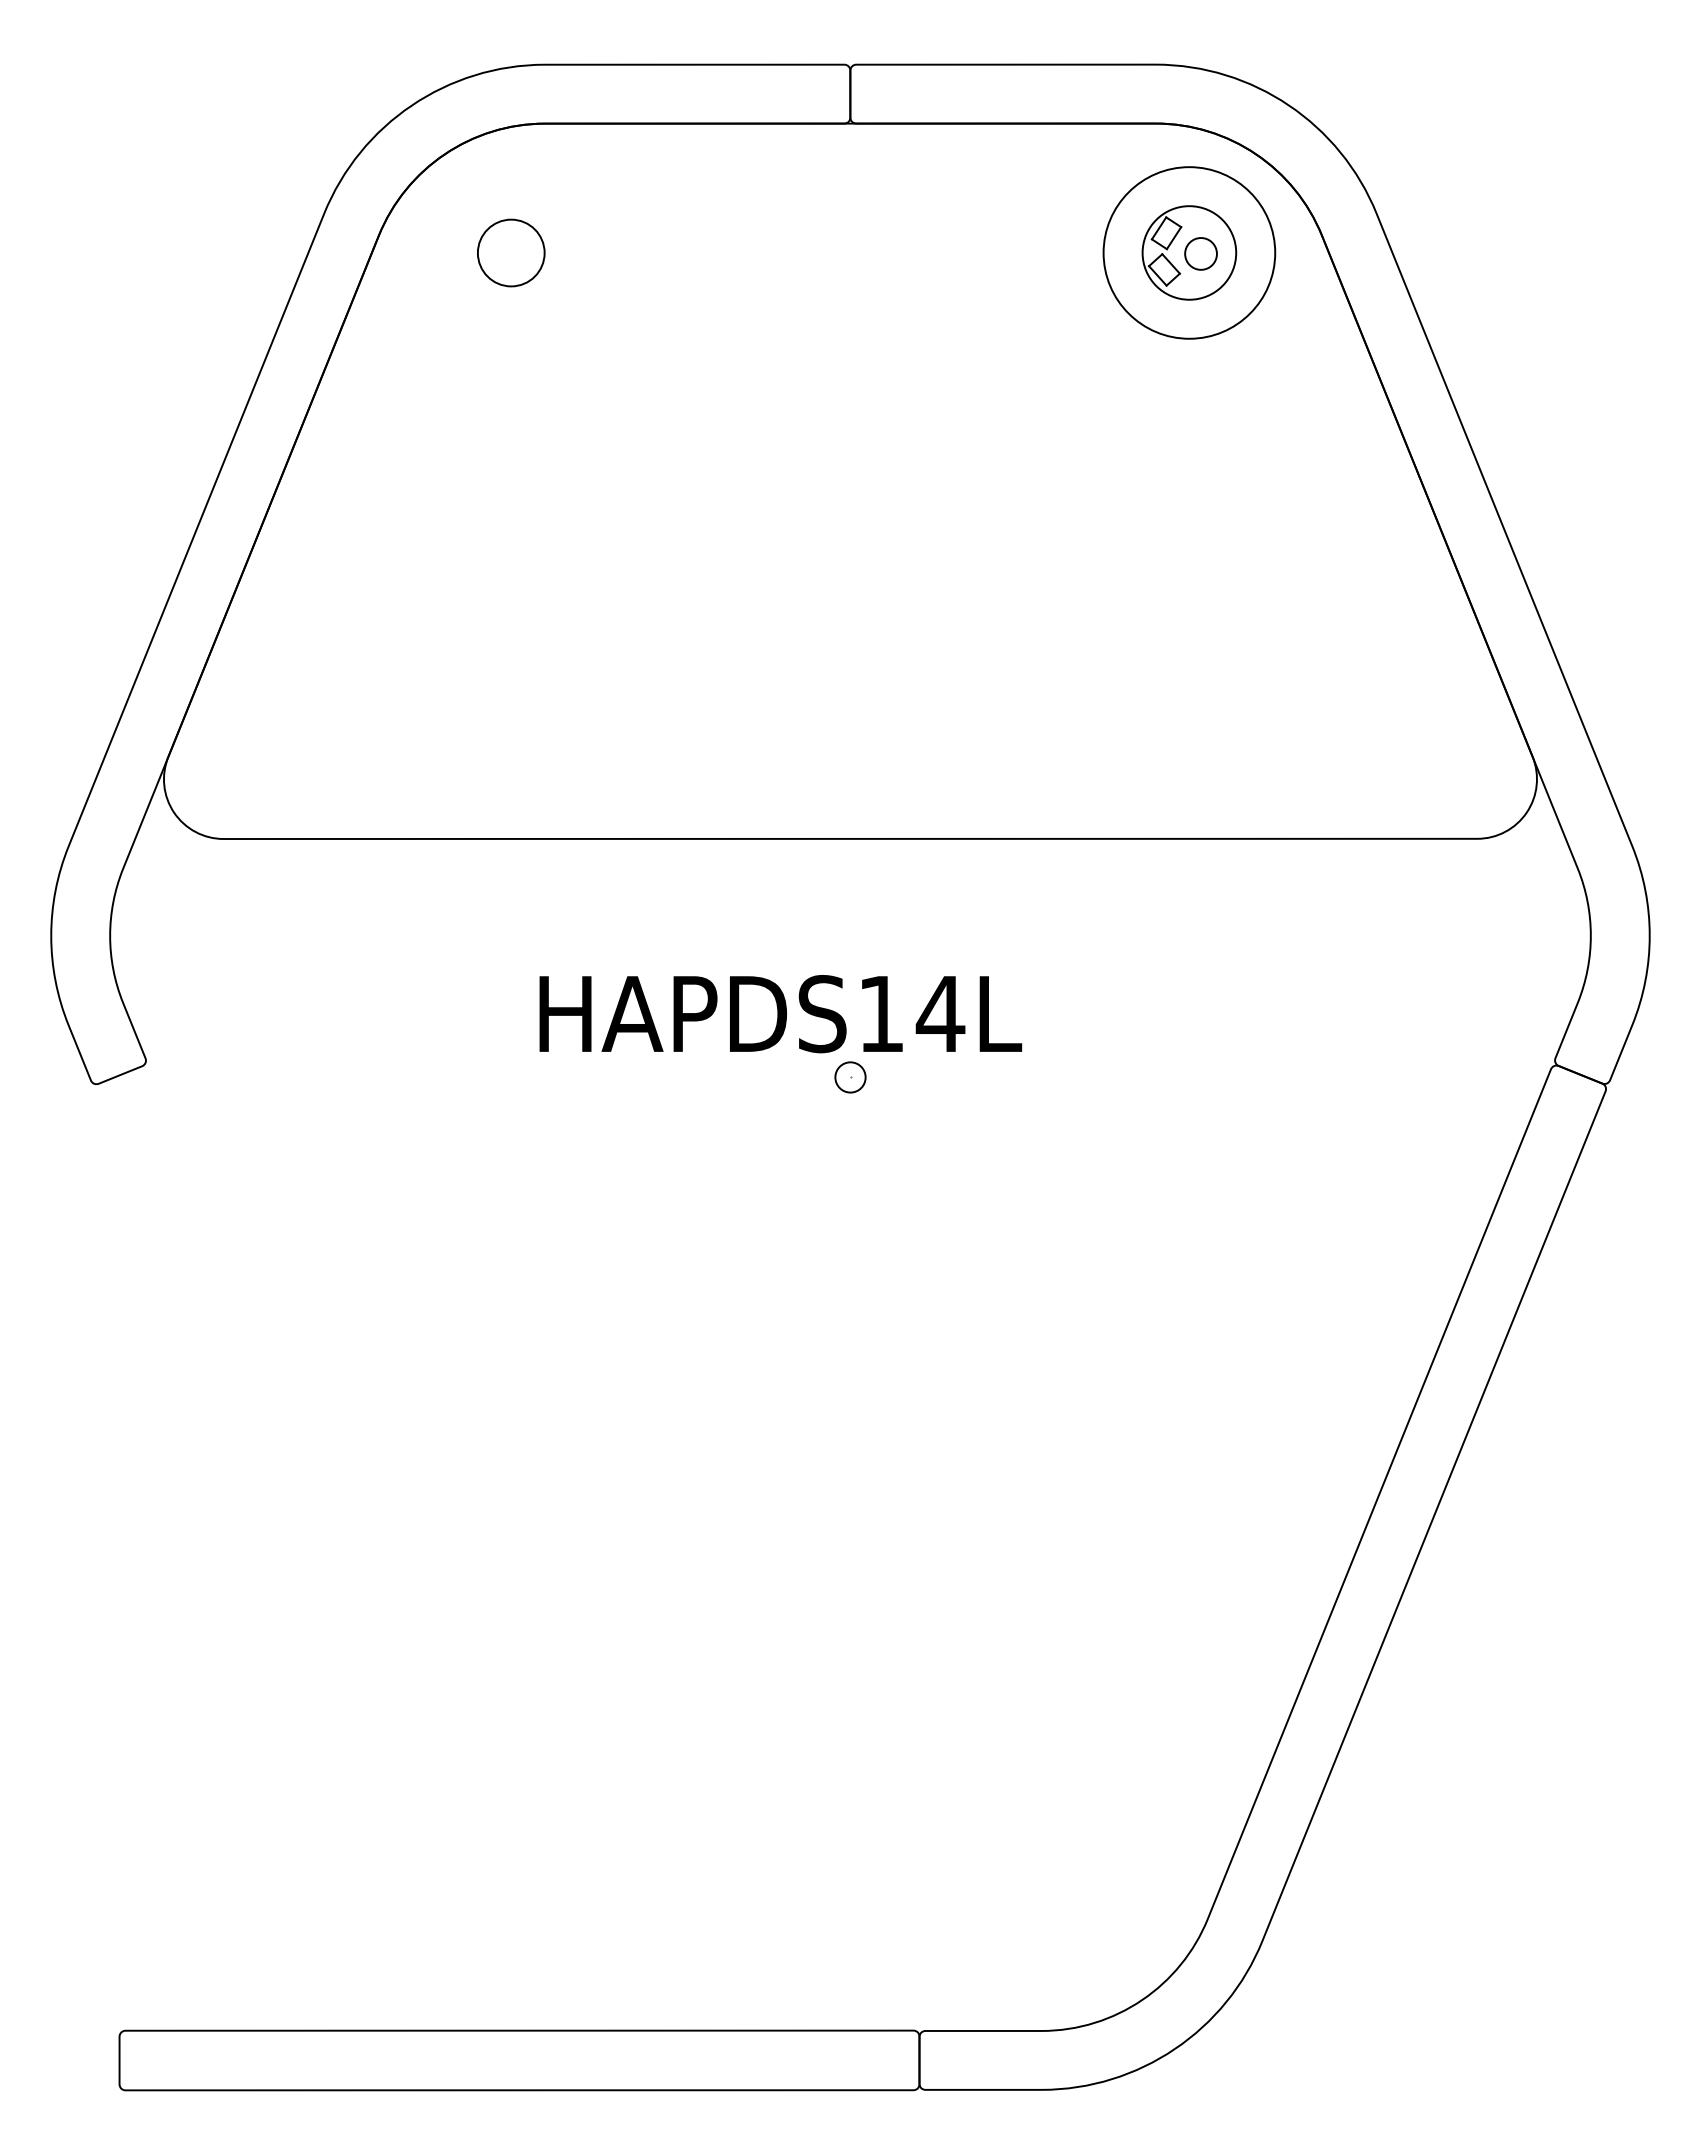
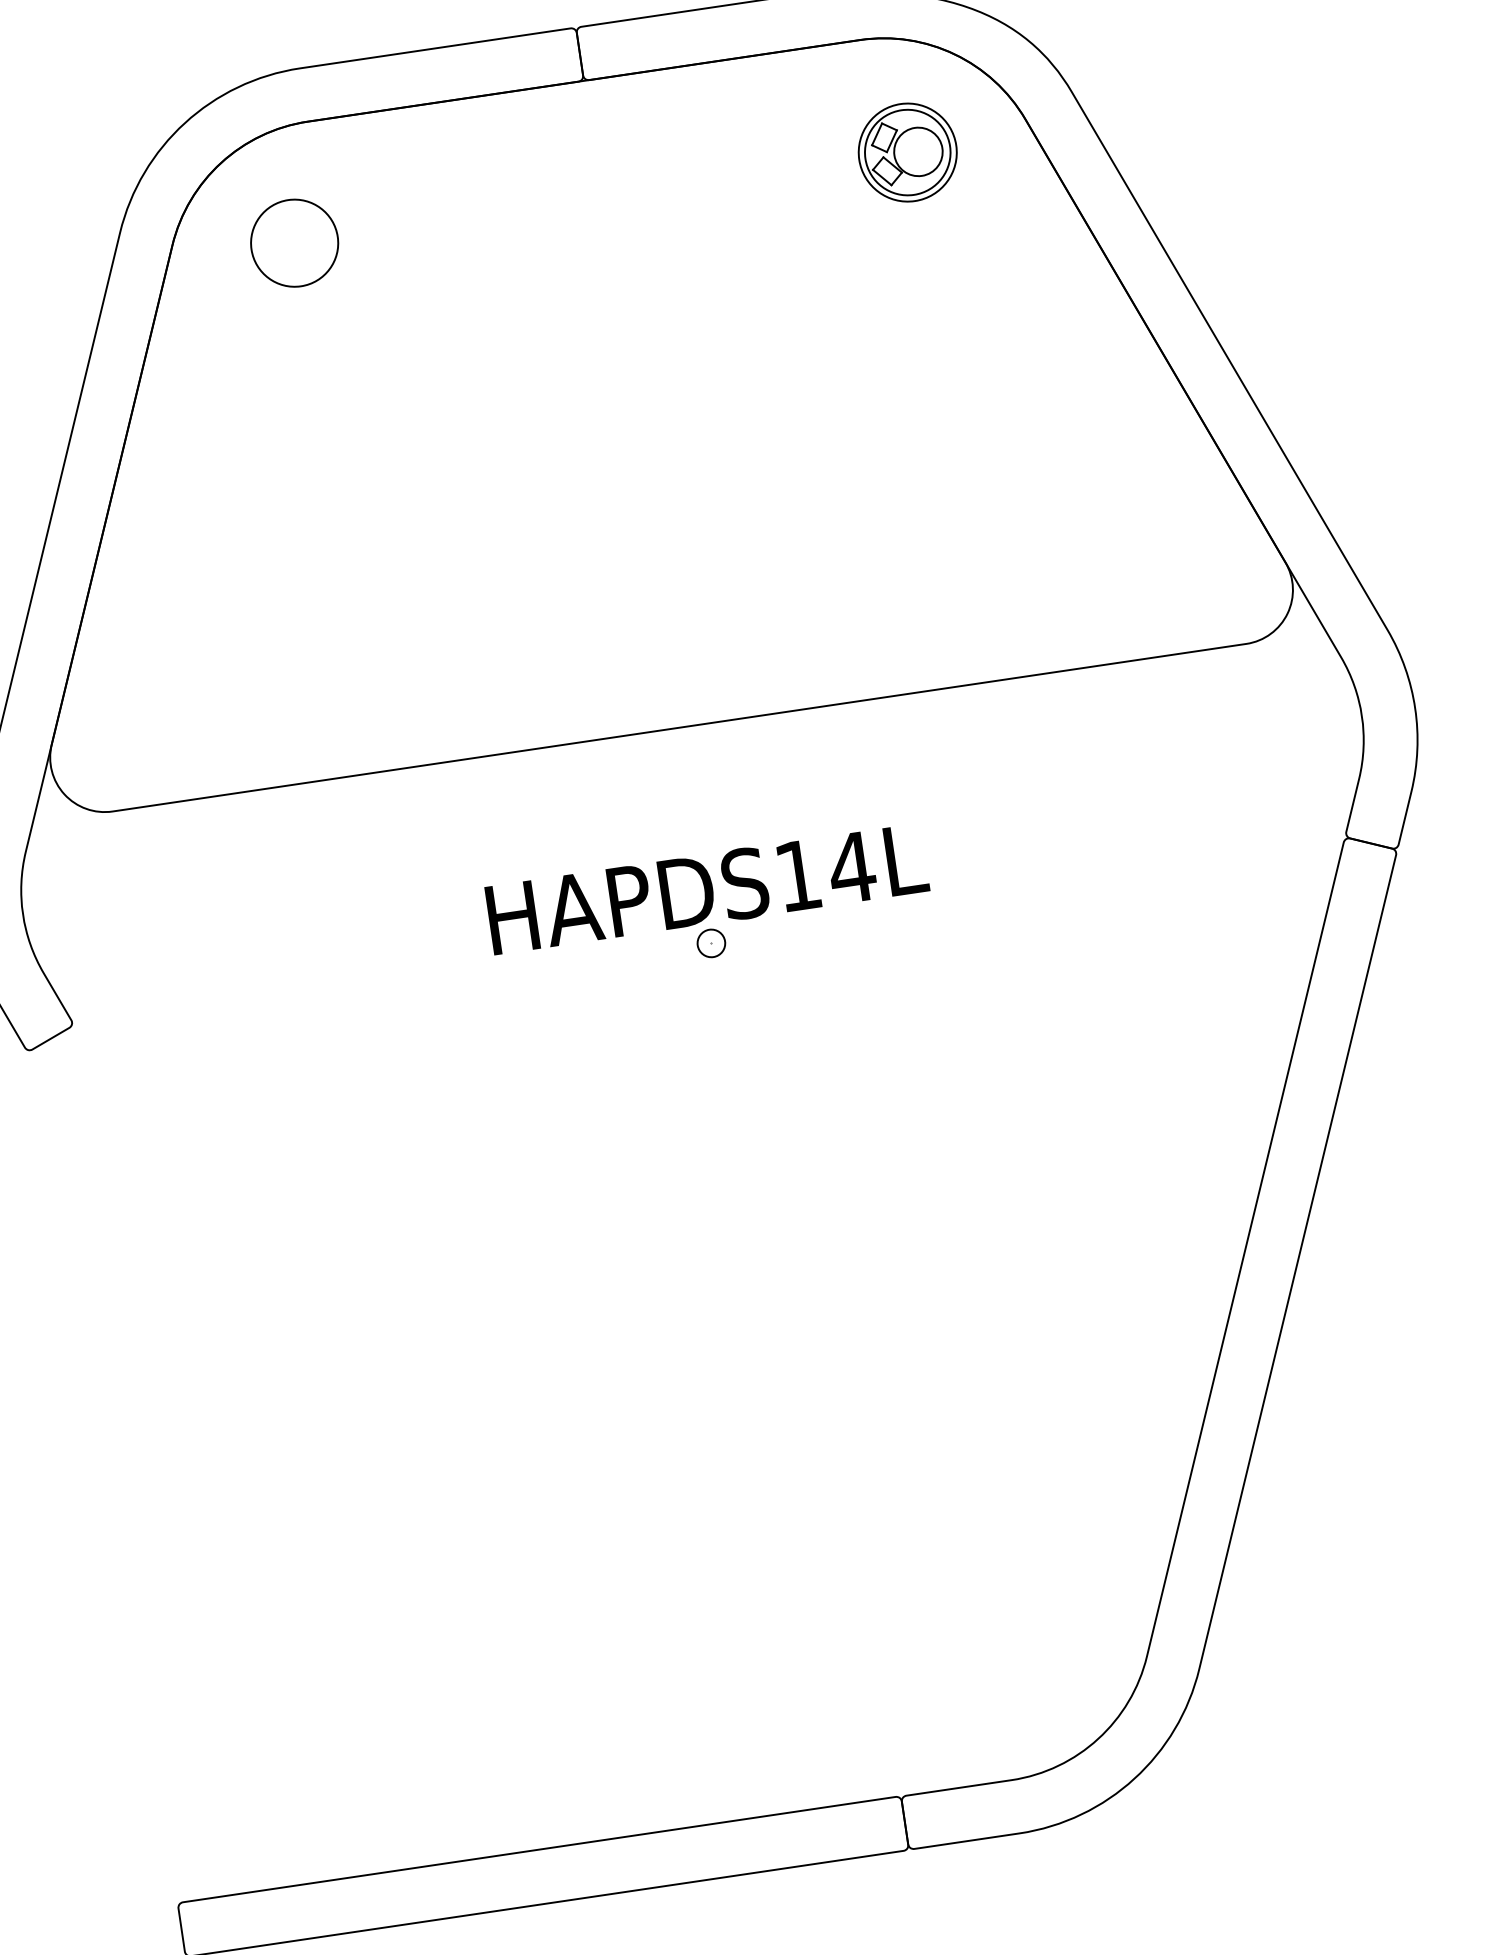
circle: (510, 252) -> (293, 242), size x1.43
circle: (1189, 252) -> (907, 152), size x0.62
circle: (1200, 253) -> (917, 151), size x1.67
text: (780, 1014) -> (707, 889), moved

